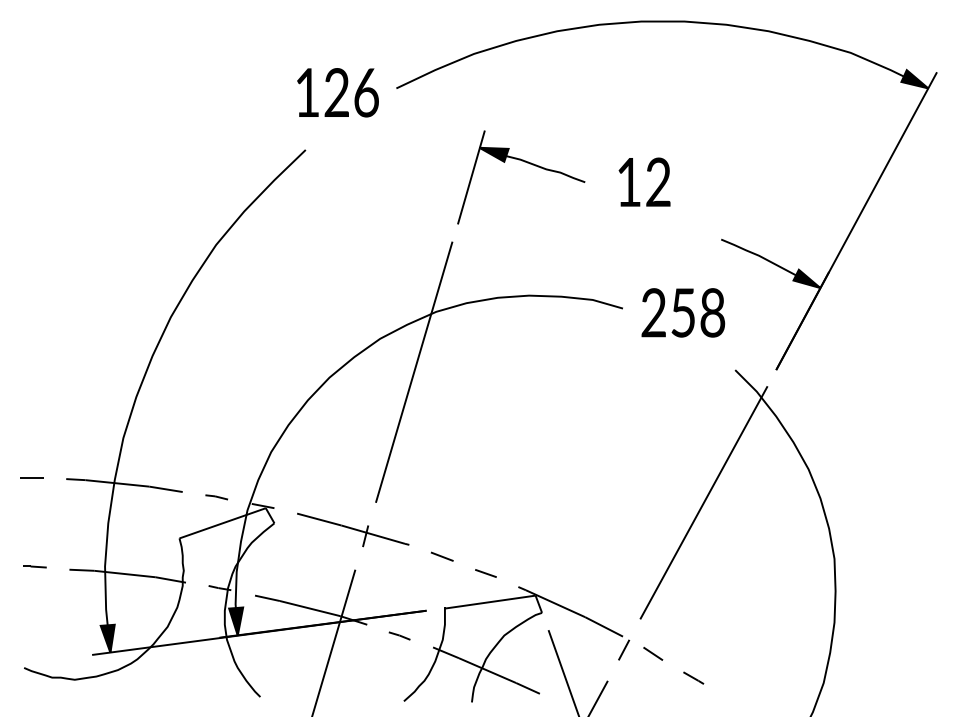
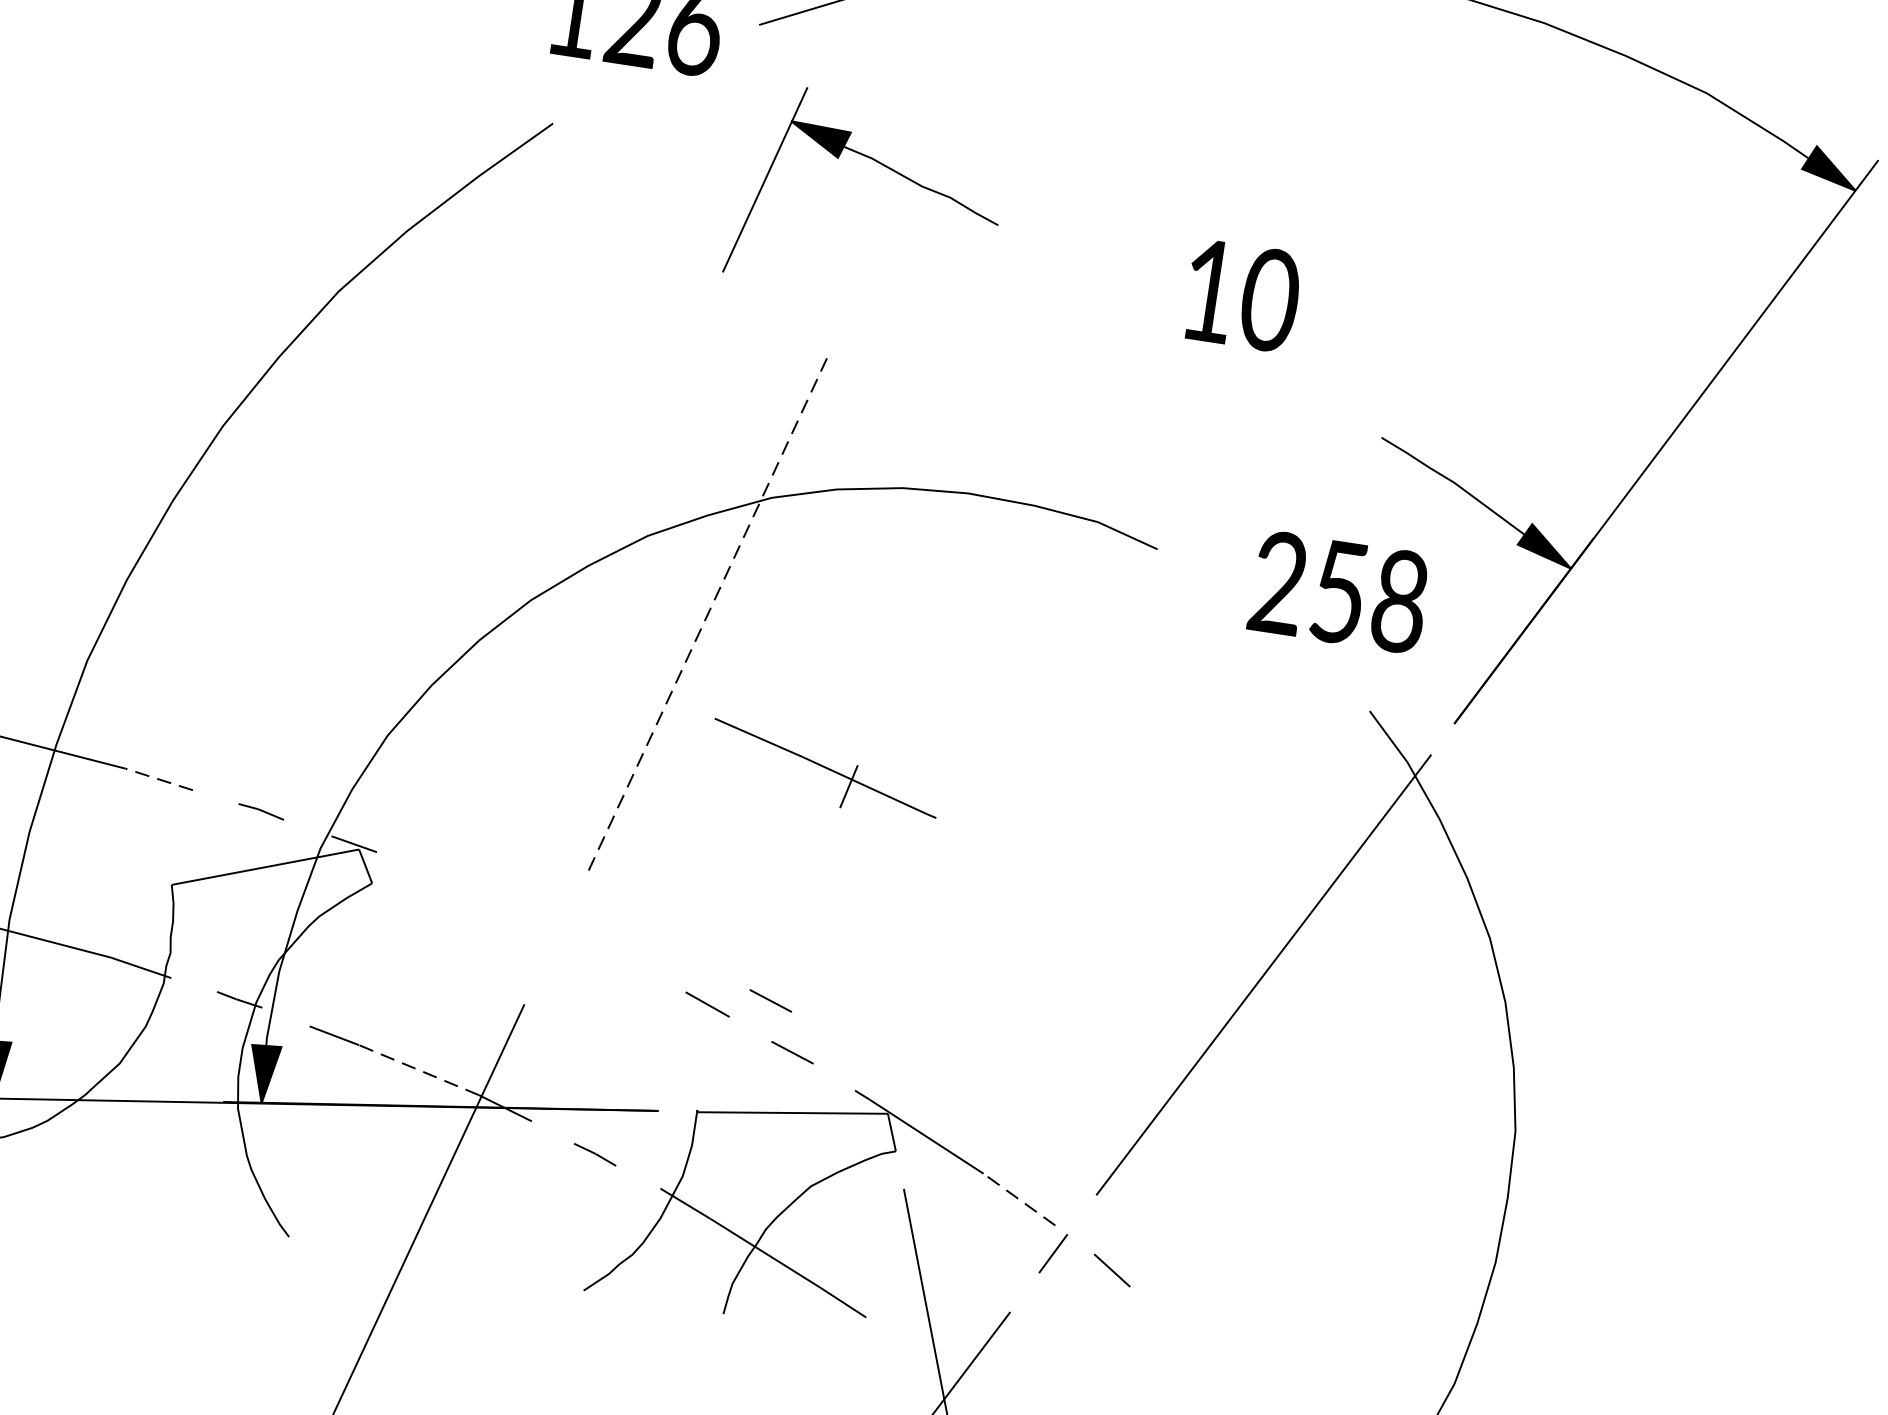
part: (527, 163) -> (885, 168), moved
text: (658, 182) -> (1270, 300), 12 -> 10
text: (683, 312) -> (1339, 591), moved
line: (414, 372) -> (707, 616), solid -> dashed
line: (166, 489) -> (160, 779), solid -> dashed
part: (353, 529) -> (826, 768), moved
line: (471, 550) -> (769, 1000), added
line: (309, 608) -> (417, 1069), solid -> dashed
line: (603, 626) -> (1018, 1198), solid -> dashed
line: (693, 677) -> (1187, 1331), removed

